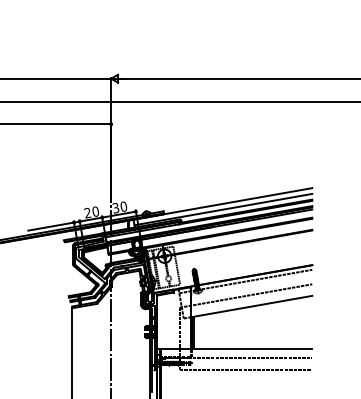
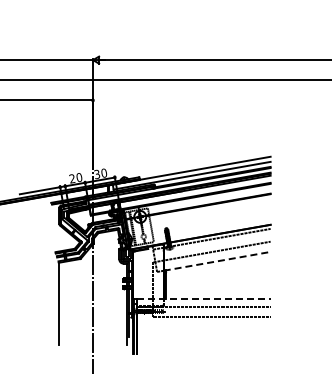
line: (252, 306) -> (217, 261), solid -> dashed
line: (236, 348) -> (203, 298), solid -> dashed

